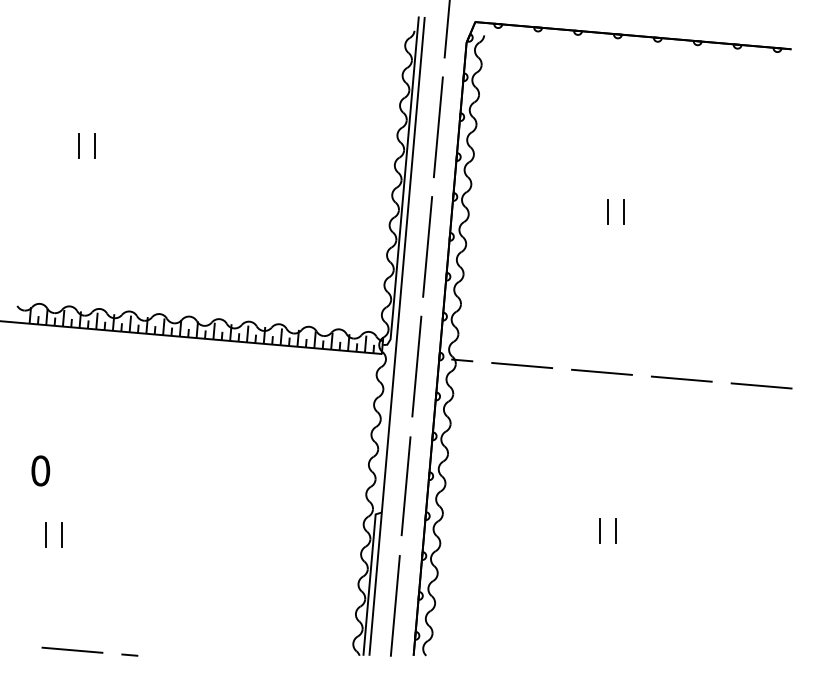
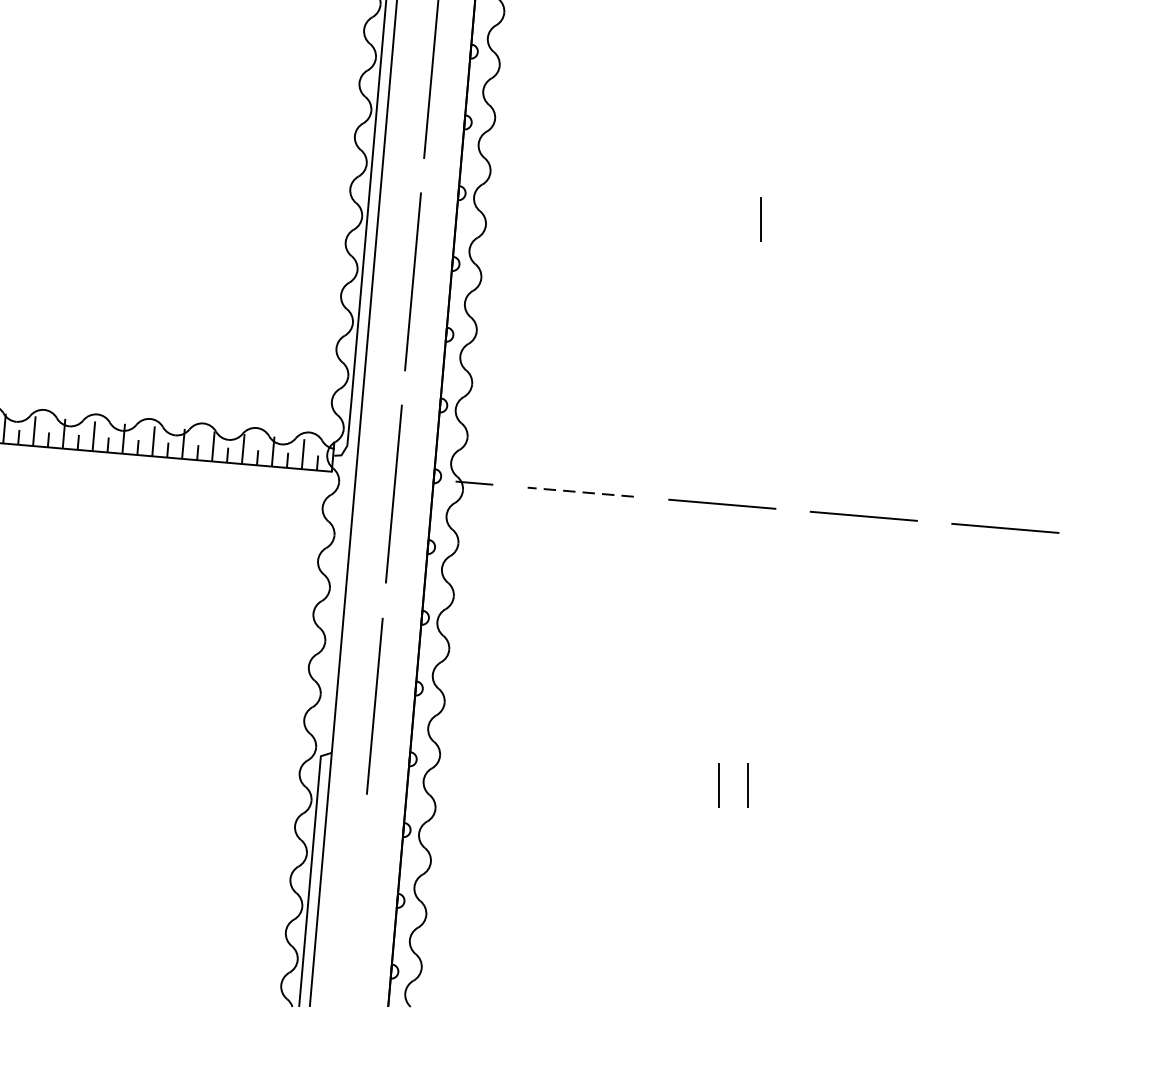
line: (607, 211) -> (732, 218), removed
line: (521, 365) -> (579, 492), solid -> dashed
line: (394, 605) -> (354, 917), removed

